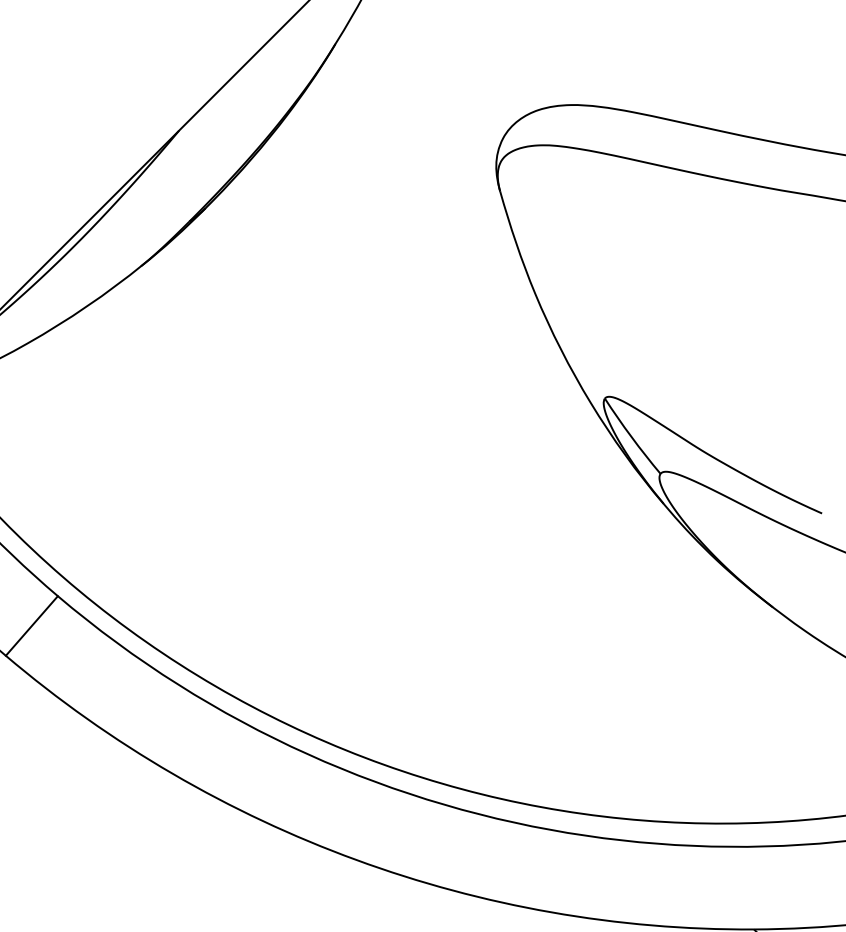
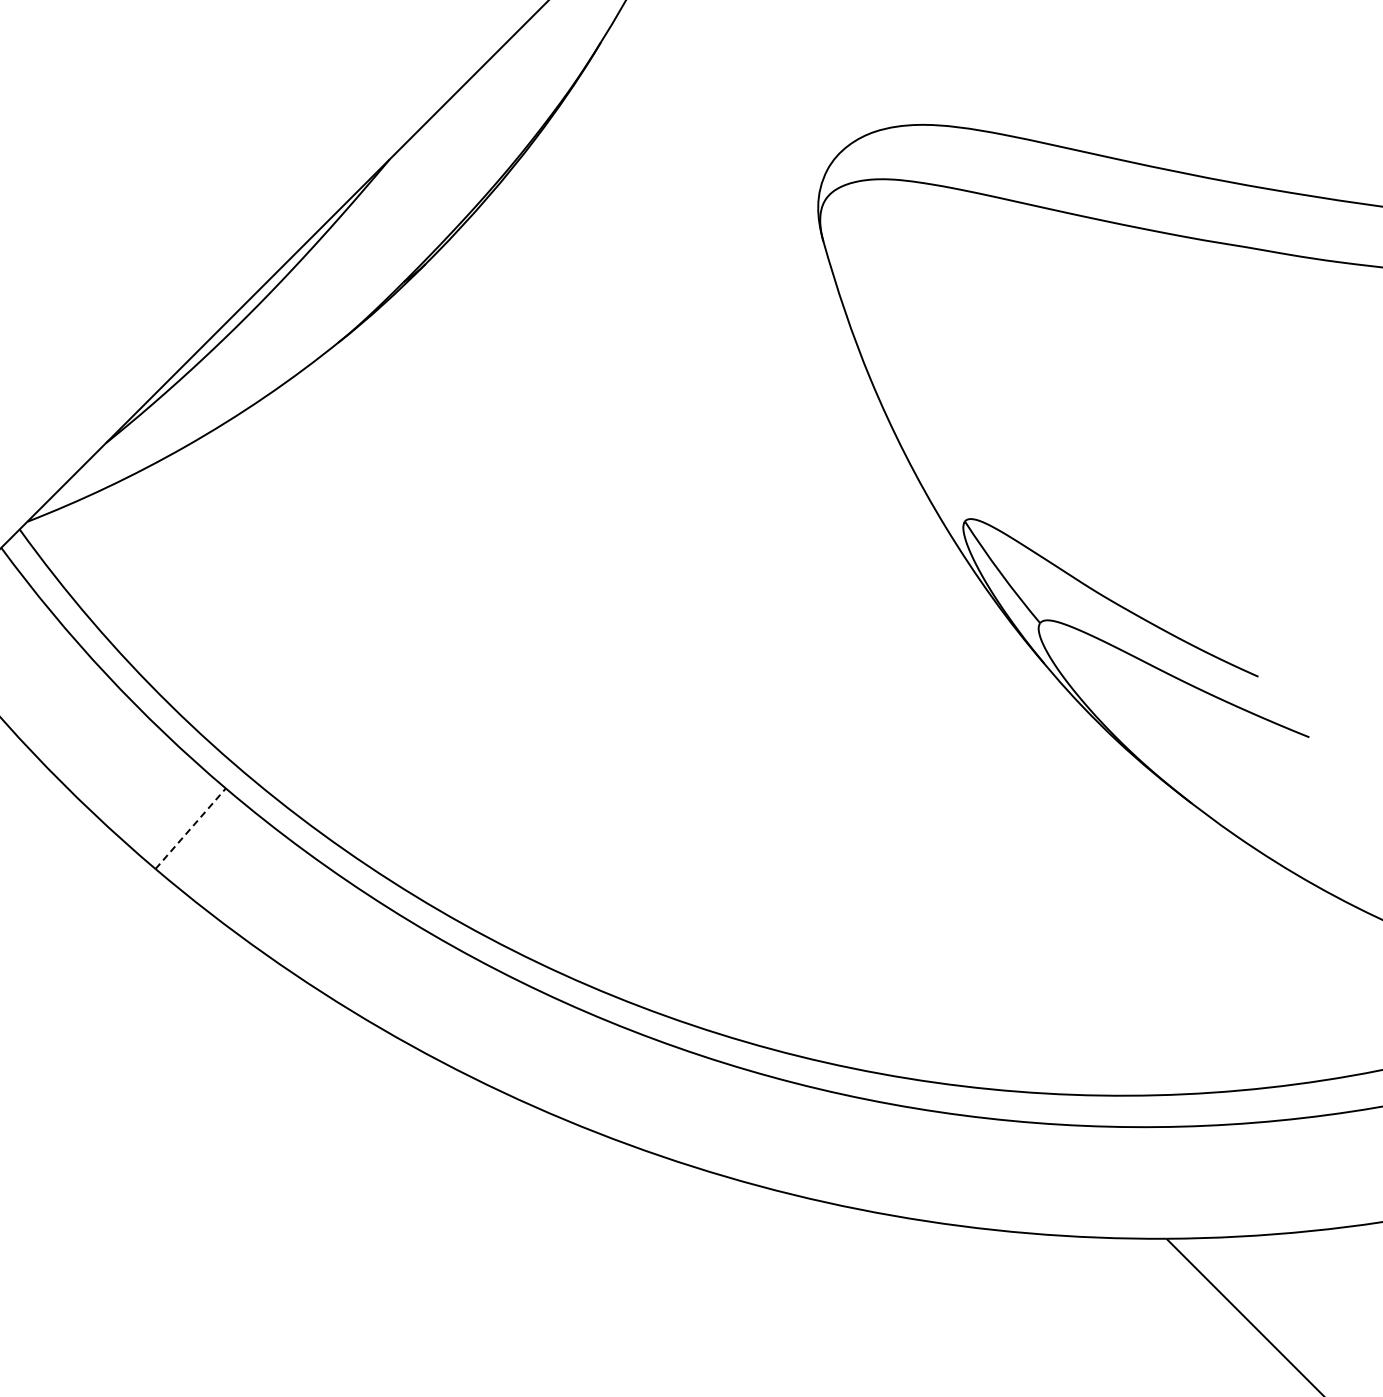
line: (32, 625) -> (191, 828), solid -> dashed

